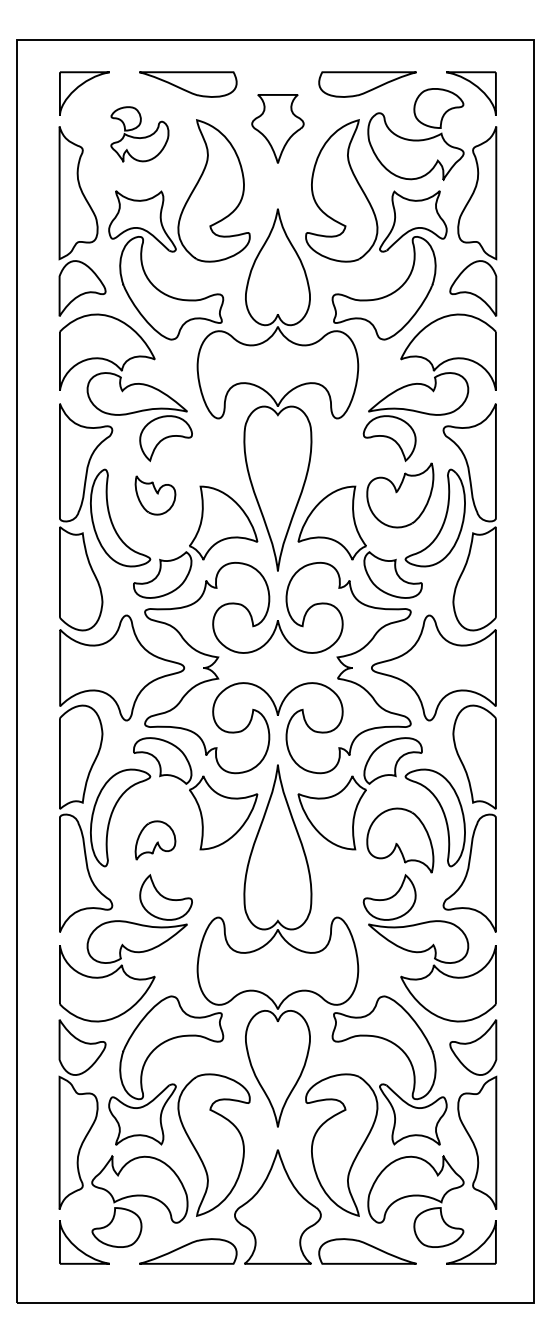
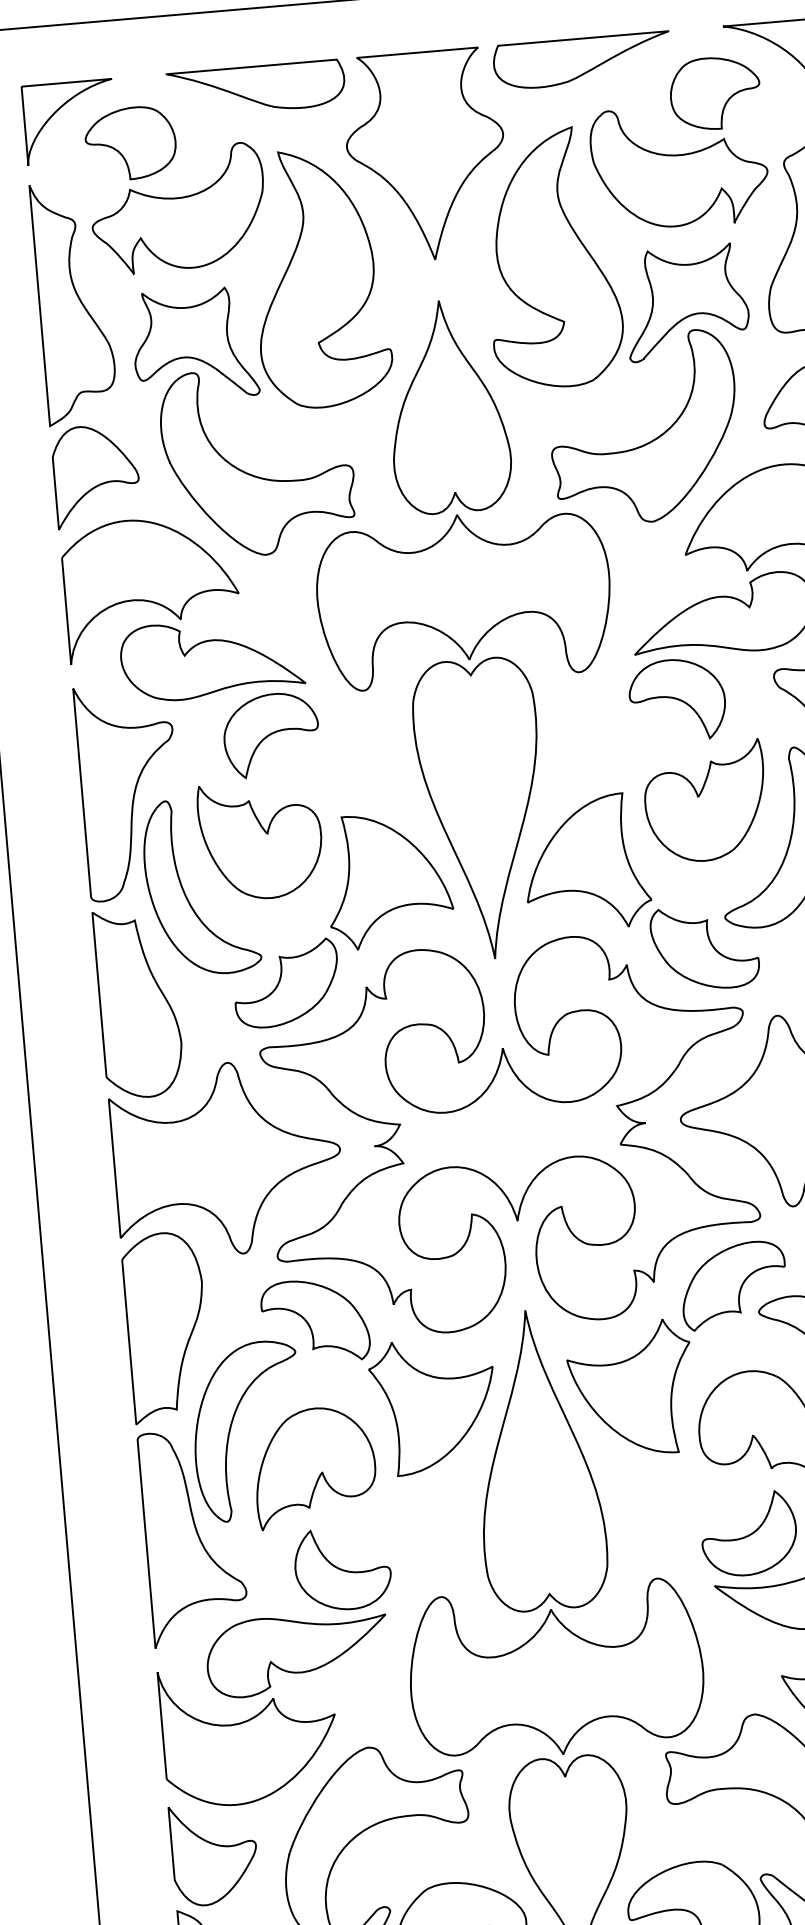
part: (277, 128) -> (425, 154), size x1.67
part: (139, 134) -> (175, 187), size x1.67
part: (155, 495) -> (261, 840), size x1.67
part: (155, 840) -> (314, 1466), size x1.67

